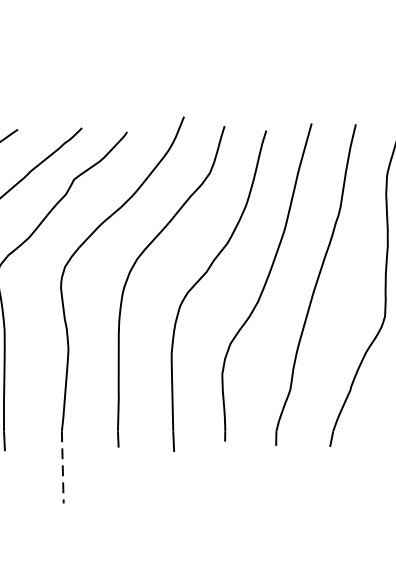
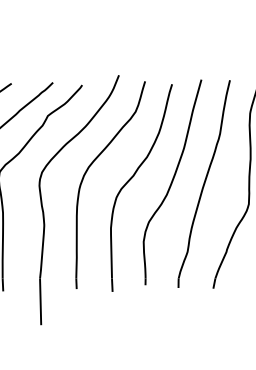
line: (62, 468) -> (40, 302), dashed -> solid

